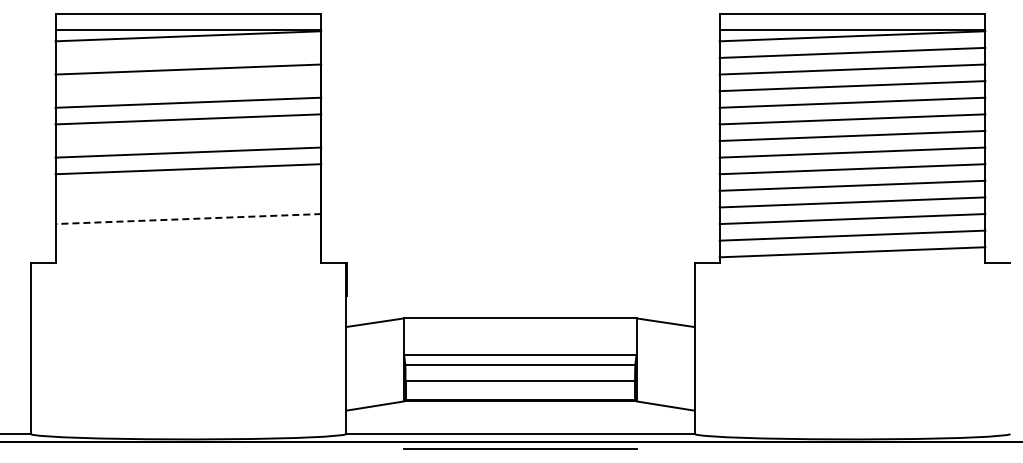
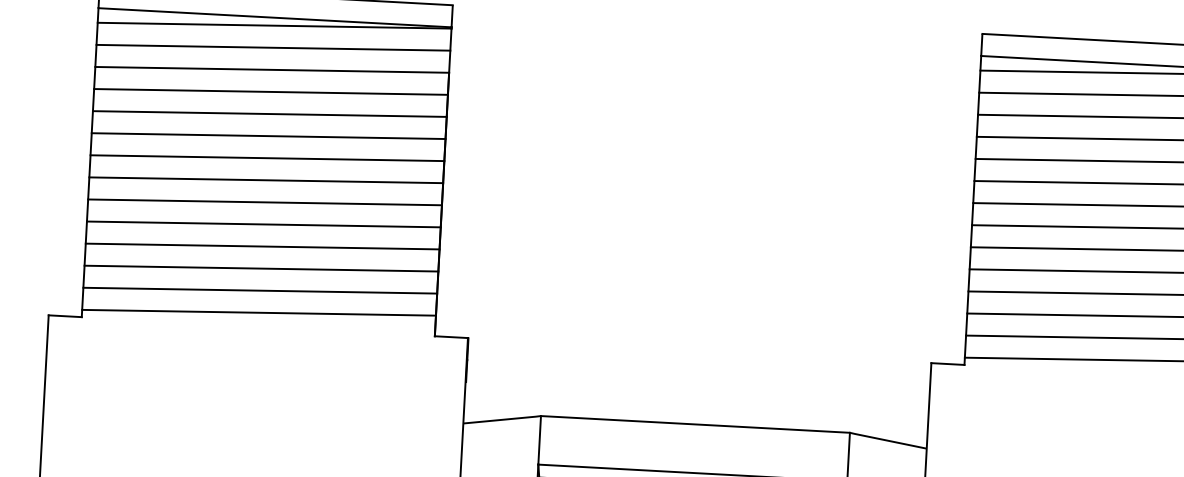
line: (188, 52) -> (273, 47), added
line: (188, 86) -> (271, 92), added
line: (188, 135) -> (267, 157), added
line: (188, 185) -> (263, 224), added
line: (188, 202) -> (262, 246), added
line: (188, 219) -> (261, 269), dashed -> solid
line: (188, 235) -> (260, 290), added
line: (188, 252) -> (259, 313), added

